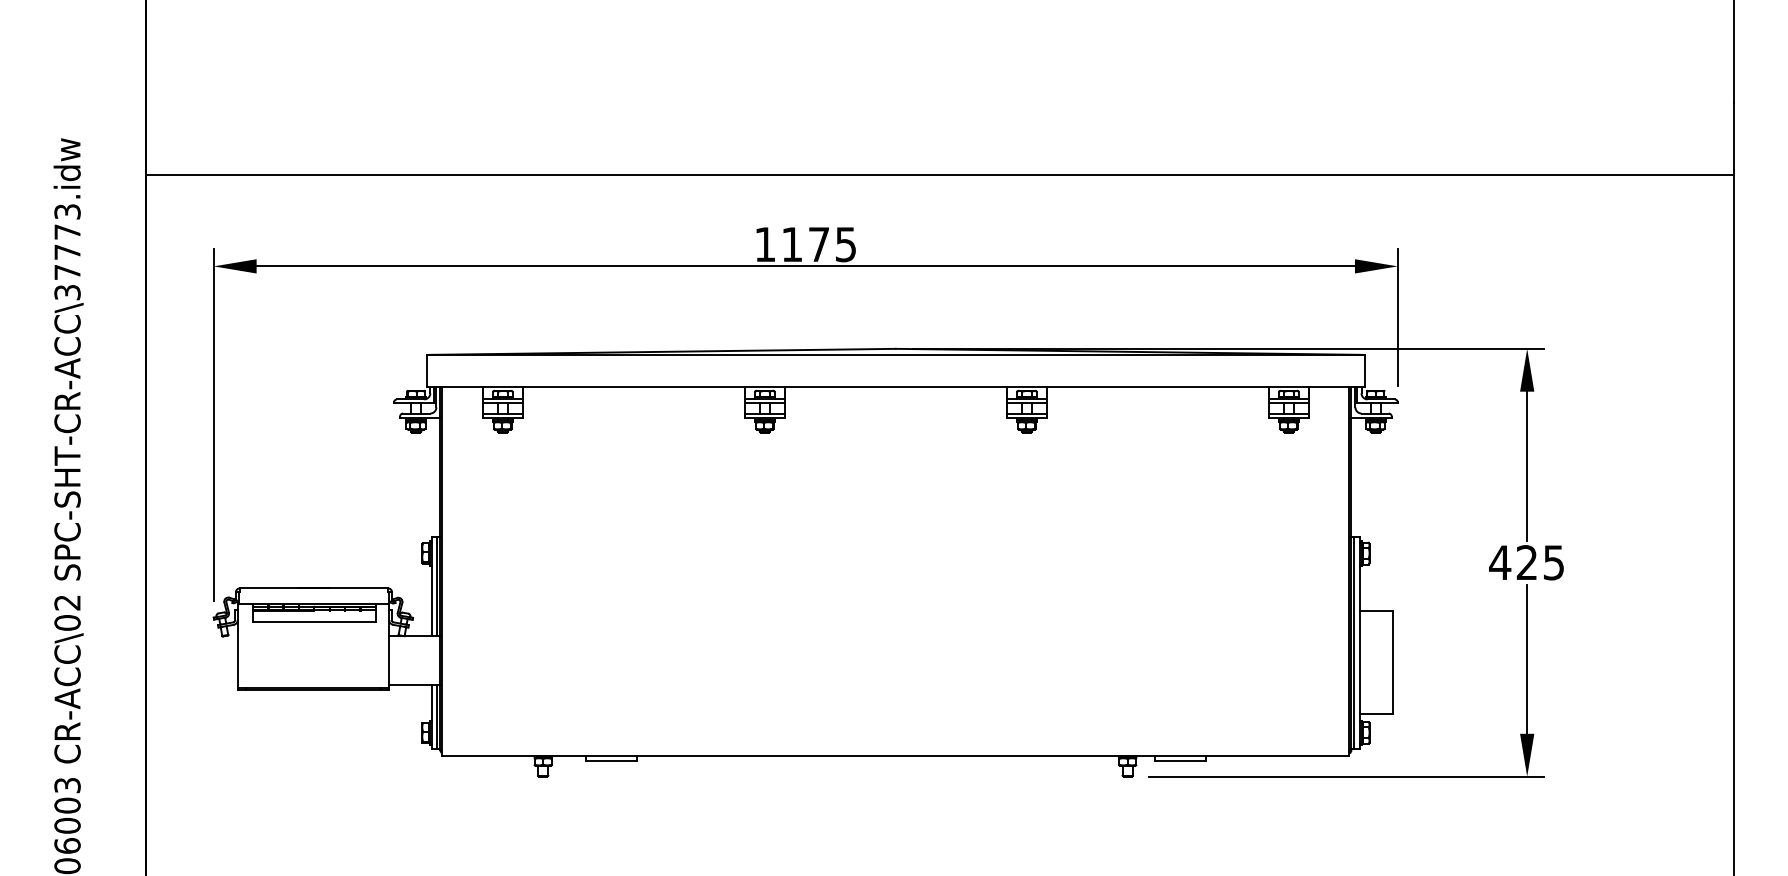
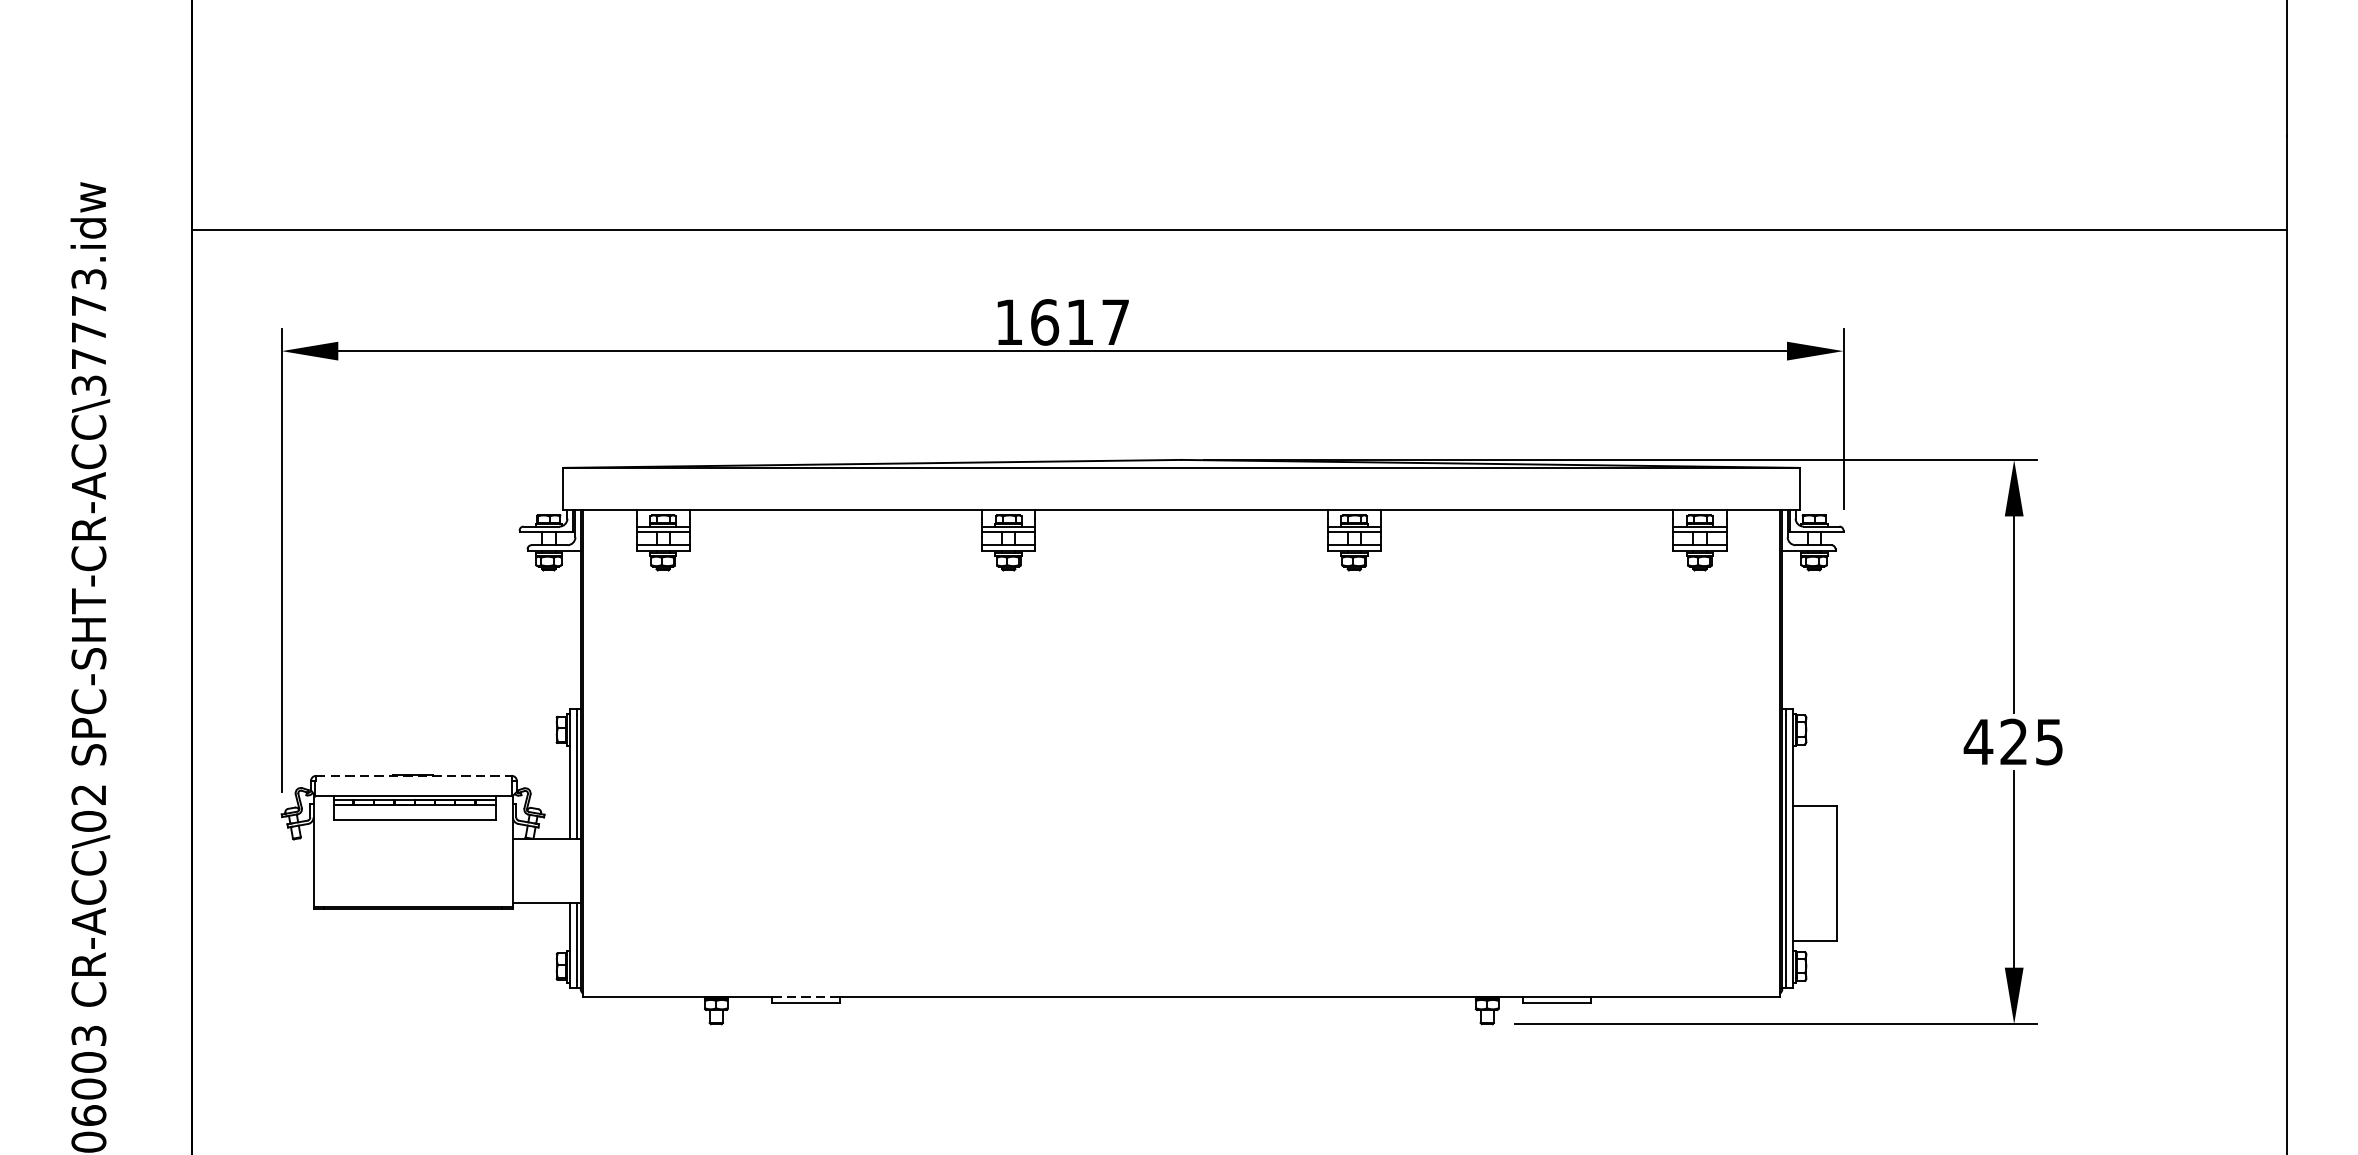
text: (818, 244) -> (1079, 322), 1175 -> 1617
line: (314, 588) -> (414, 776), solid -> dashed
line: (611, 756) -> (806, 997), solid -> dashed

